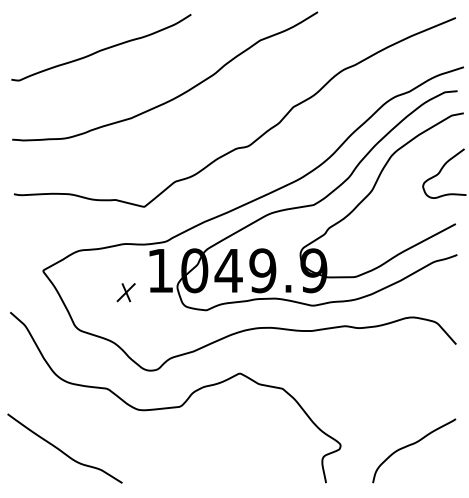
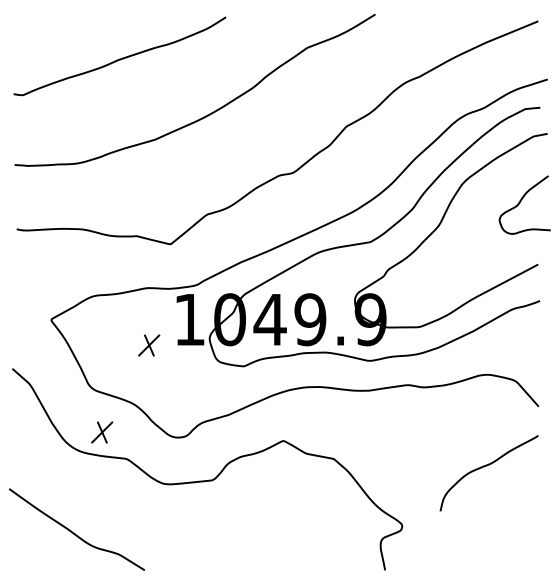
part: (86, 366) -> (102, 432), added
curve: (412, 445) -> (487, 466), moved

